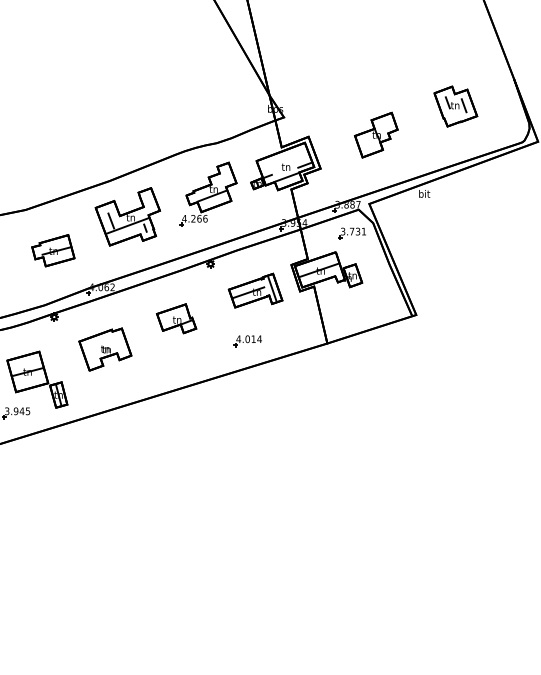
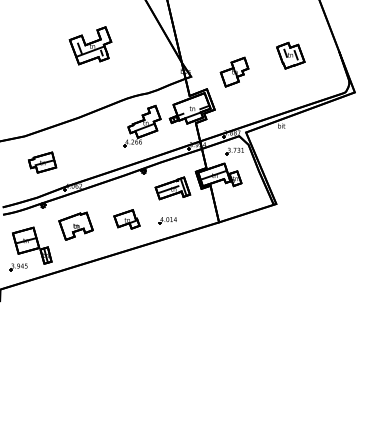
part: (455, 106) -> (290, 55), moved
part: (376, 134) -> (234, 71), moved
part: (127, 216) -> (90, 45), moved
part: (175, 318) -> (126, 219), moved

